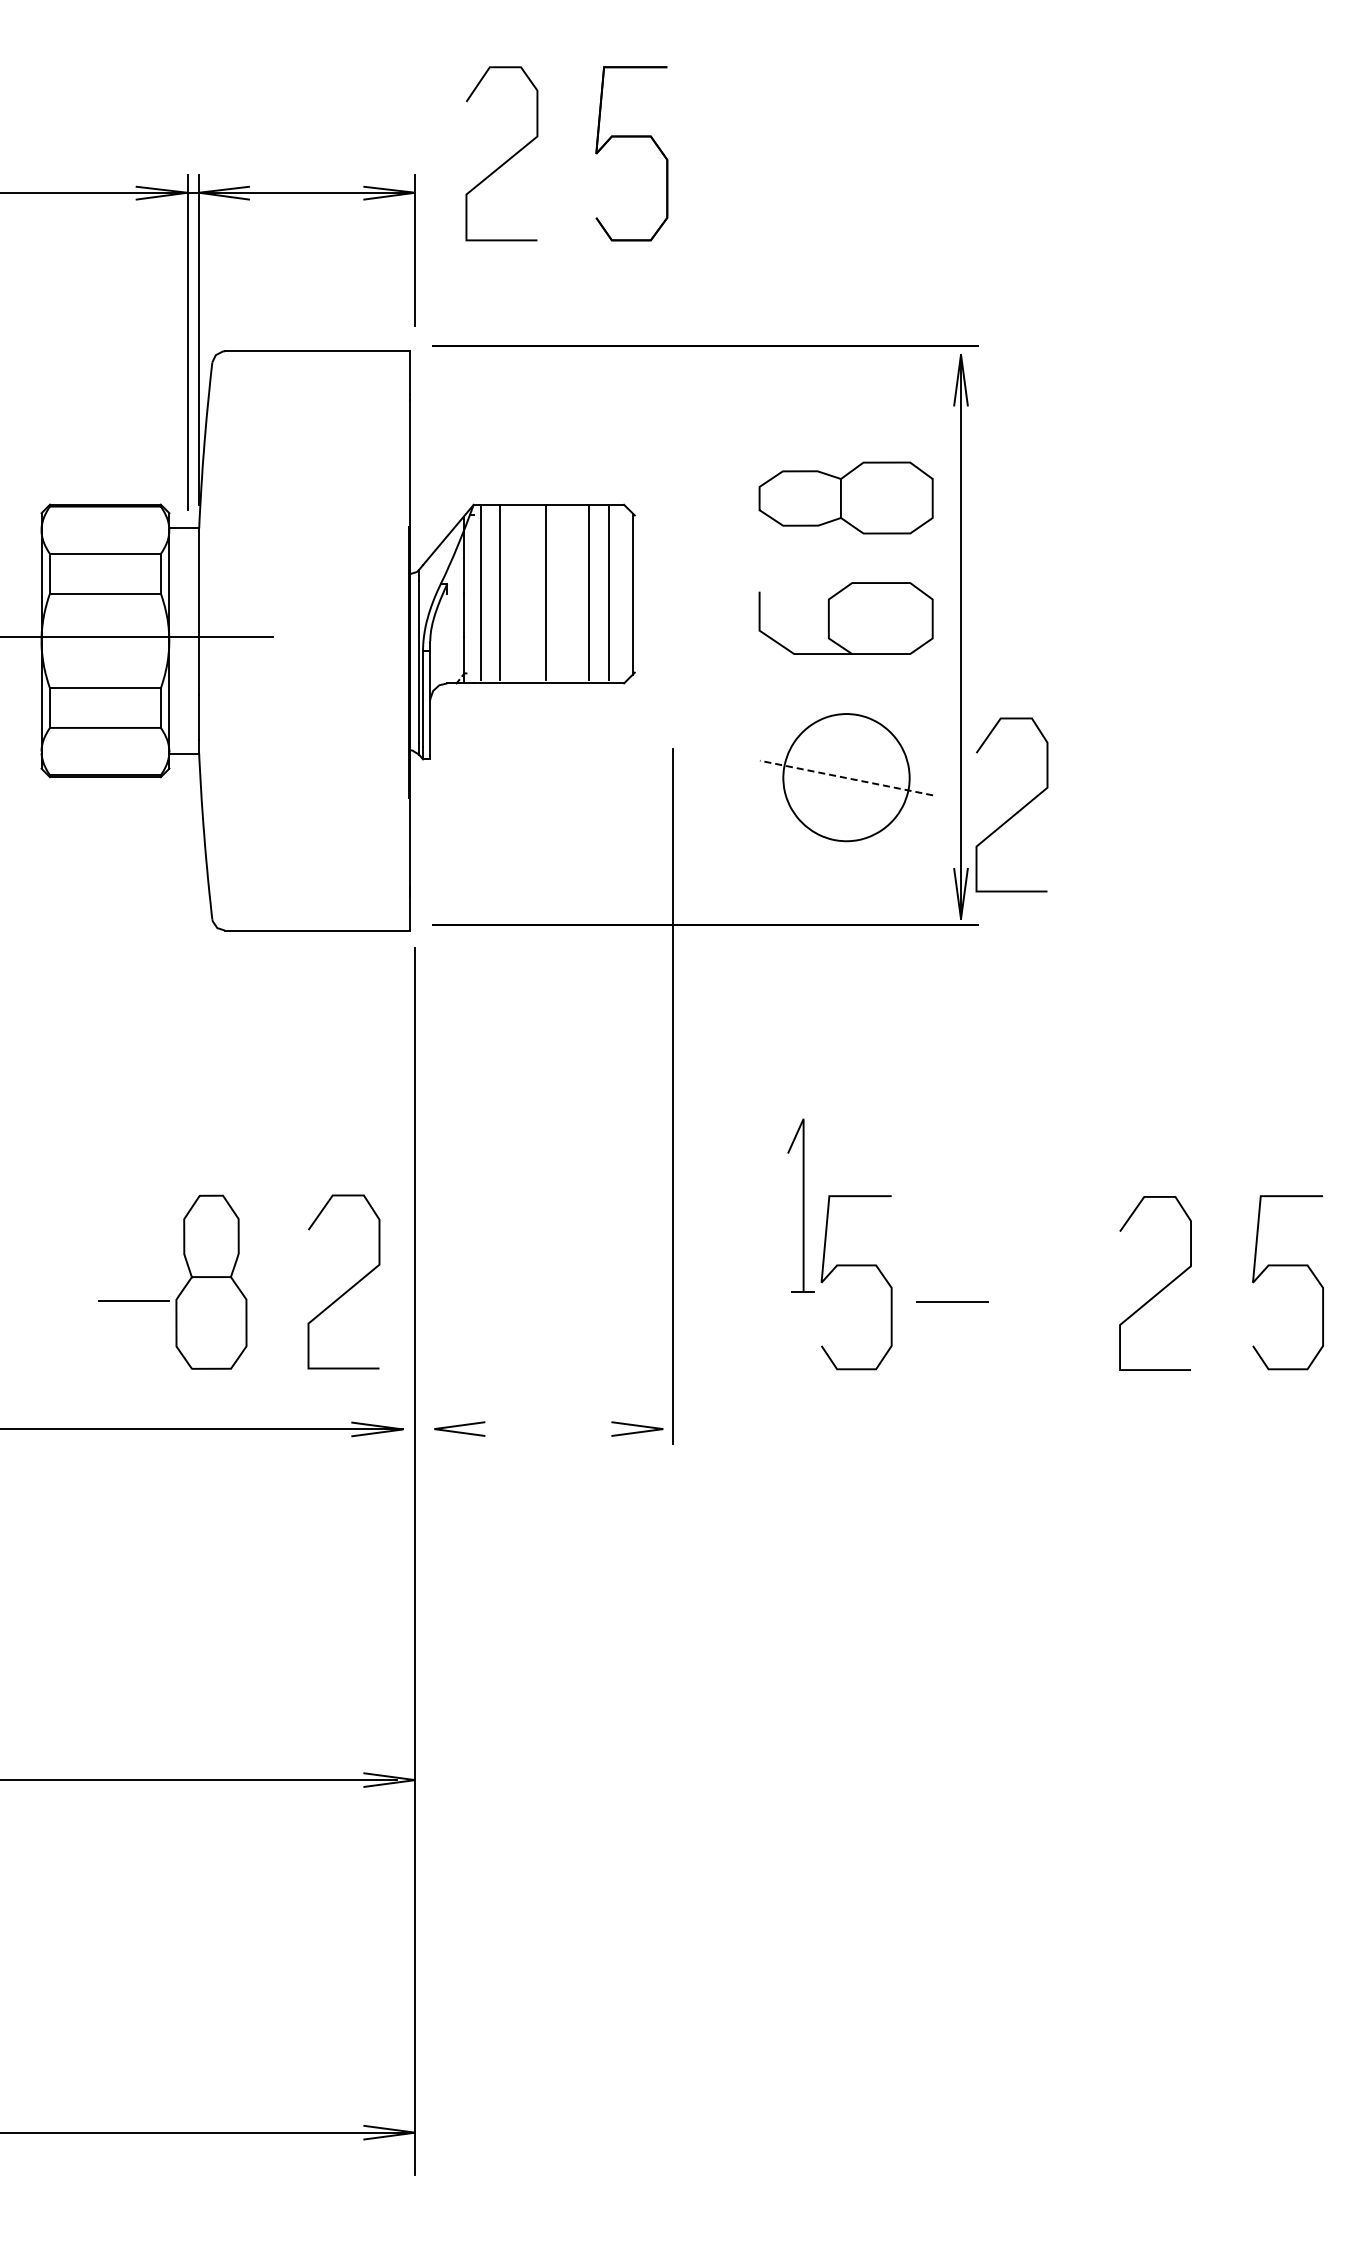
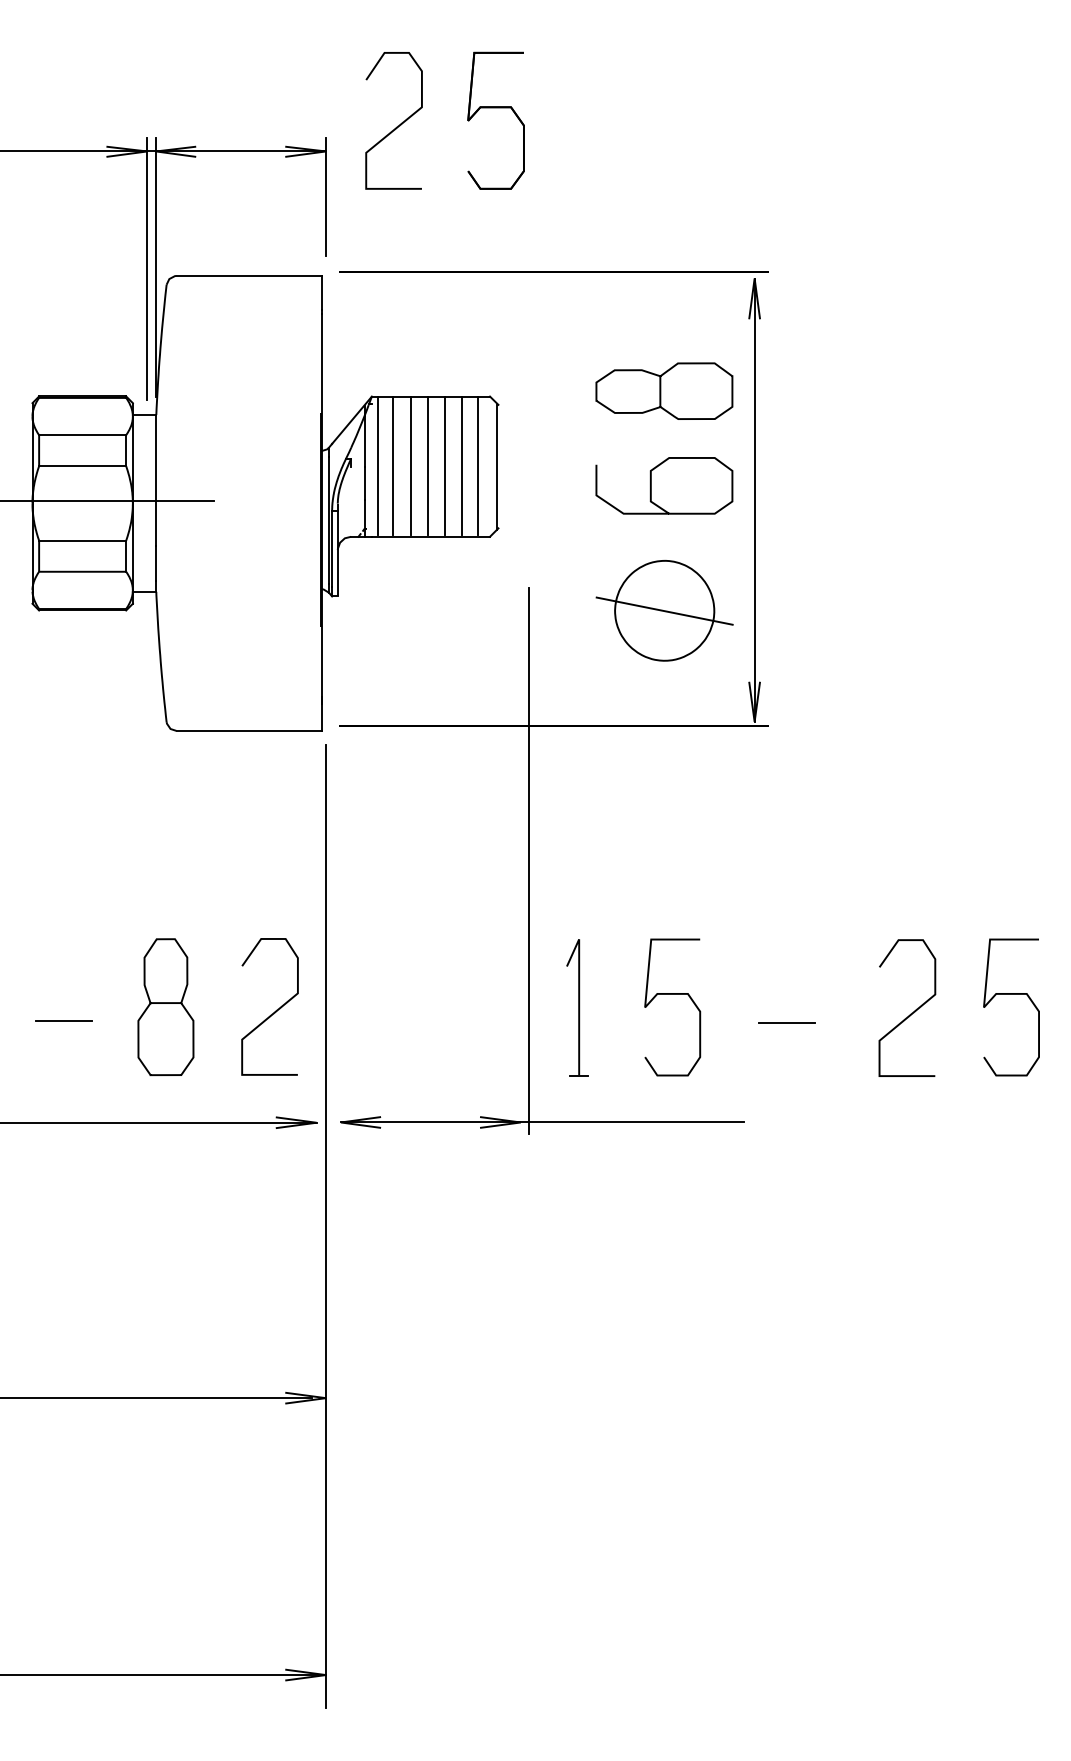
line: (522, 592) -> (410, 465), added
line: (566, 592) -> (444, 465), added
line: (846, 777) -> (664, 610), dashed -> solid
curve: (1018, 810) -> (799, 636), removed
part: (800, 1205) -> (576, 1007), moved
line: (133, 1300) -> (63, 1020), moved
line: (952, 1301) -> (786, 1022), moved
line: (690, 1429) -> (542, 1122), added

